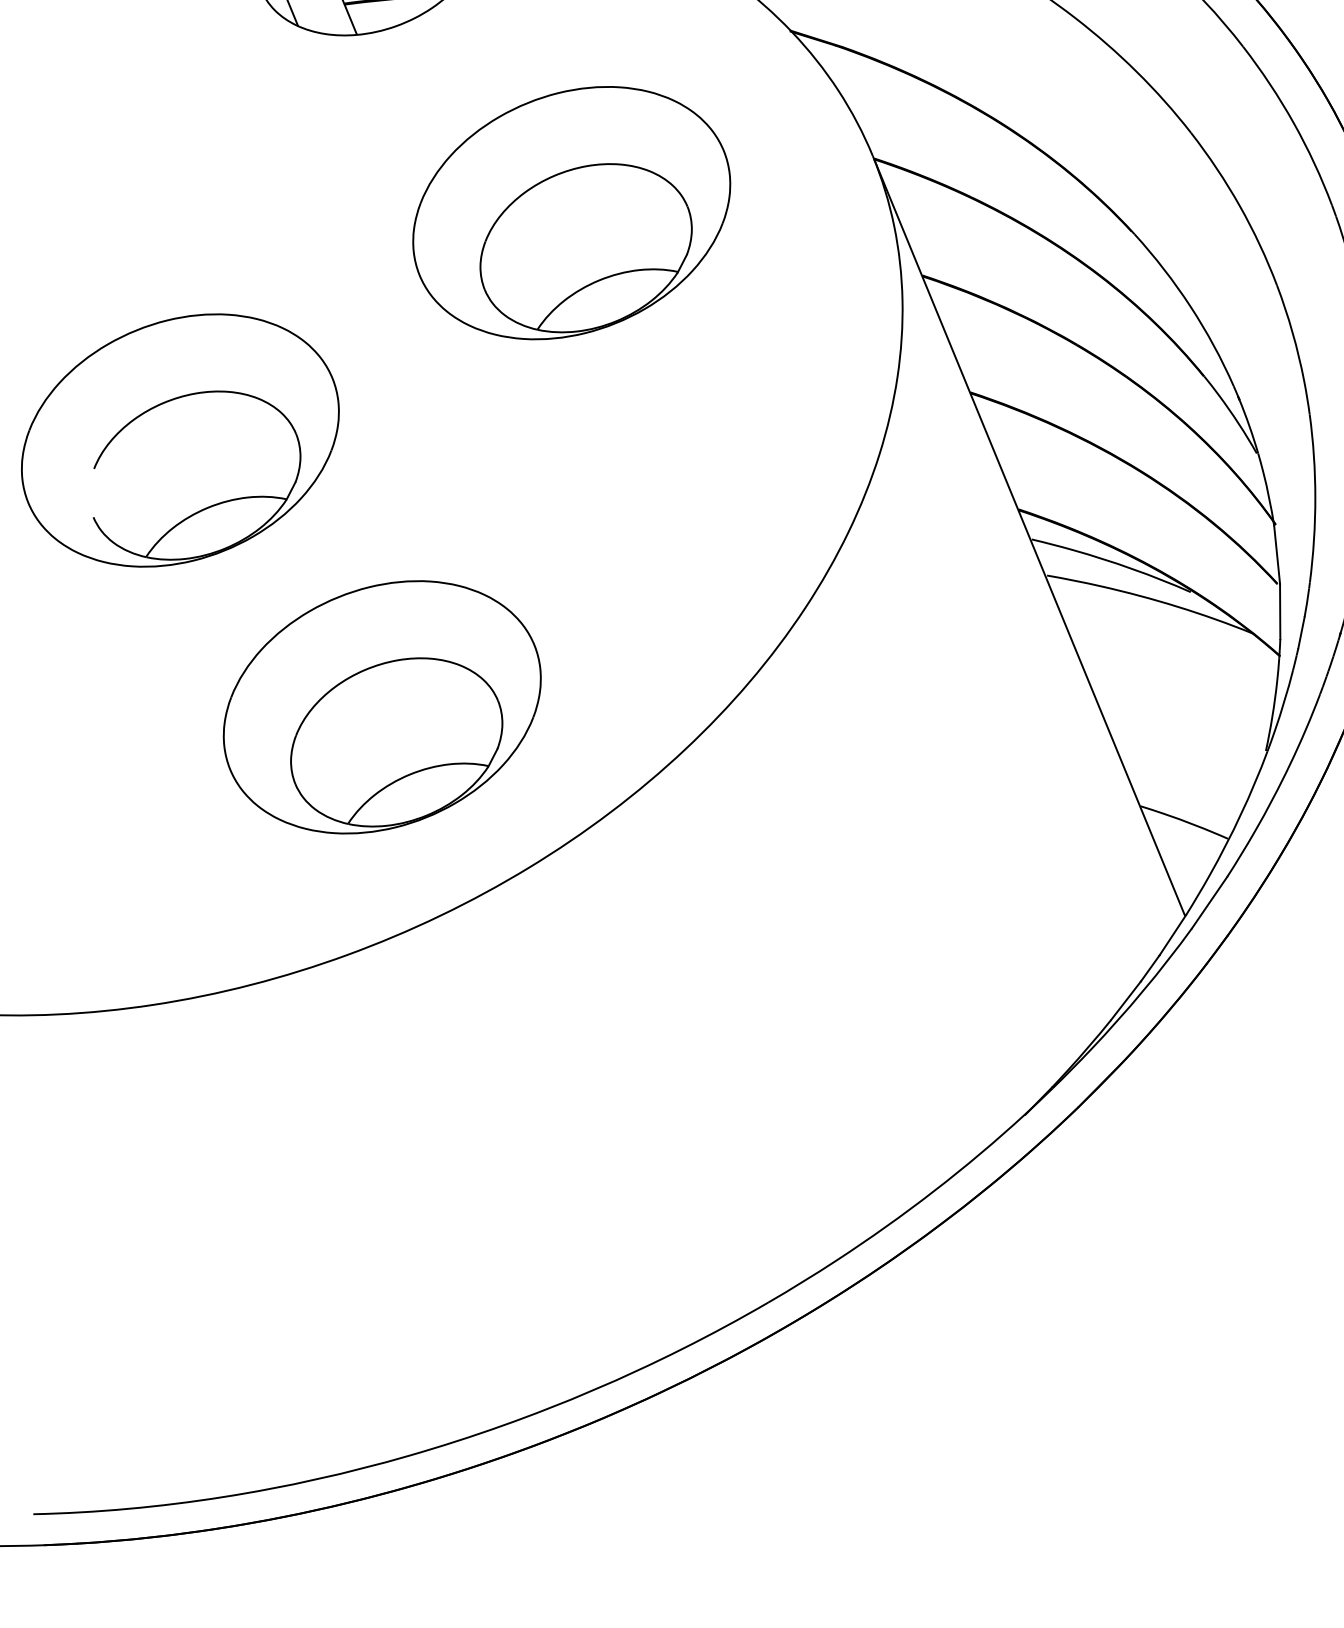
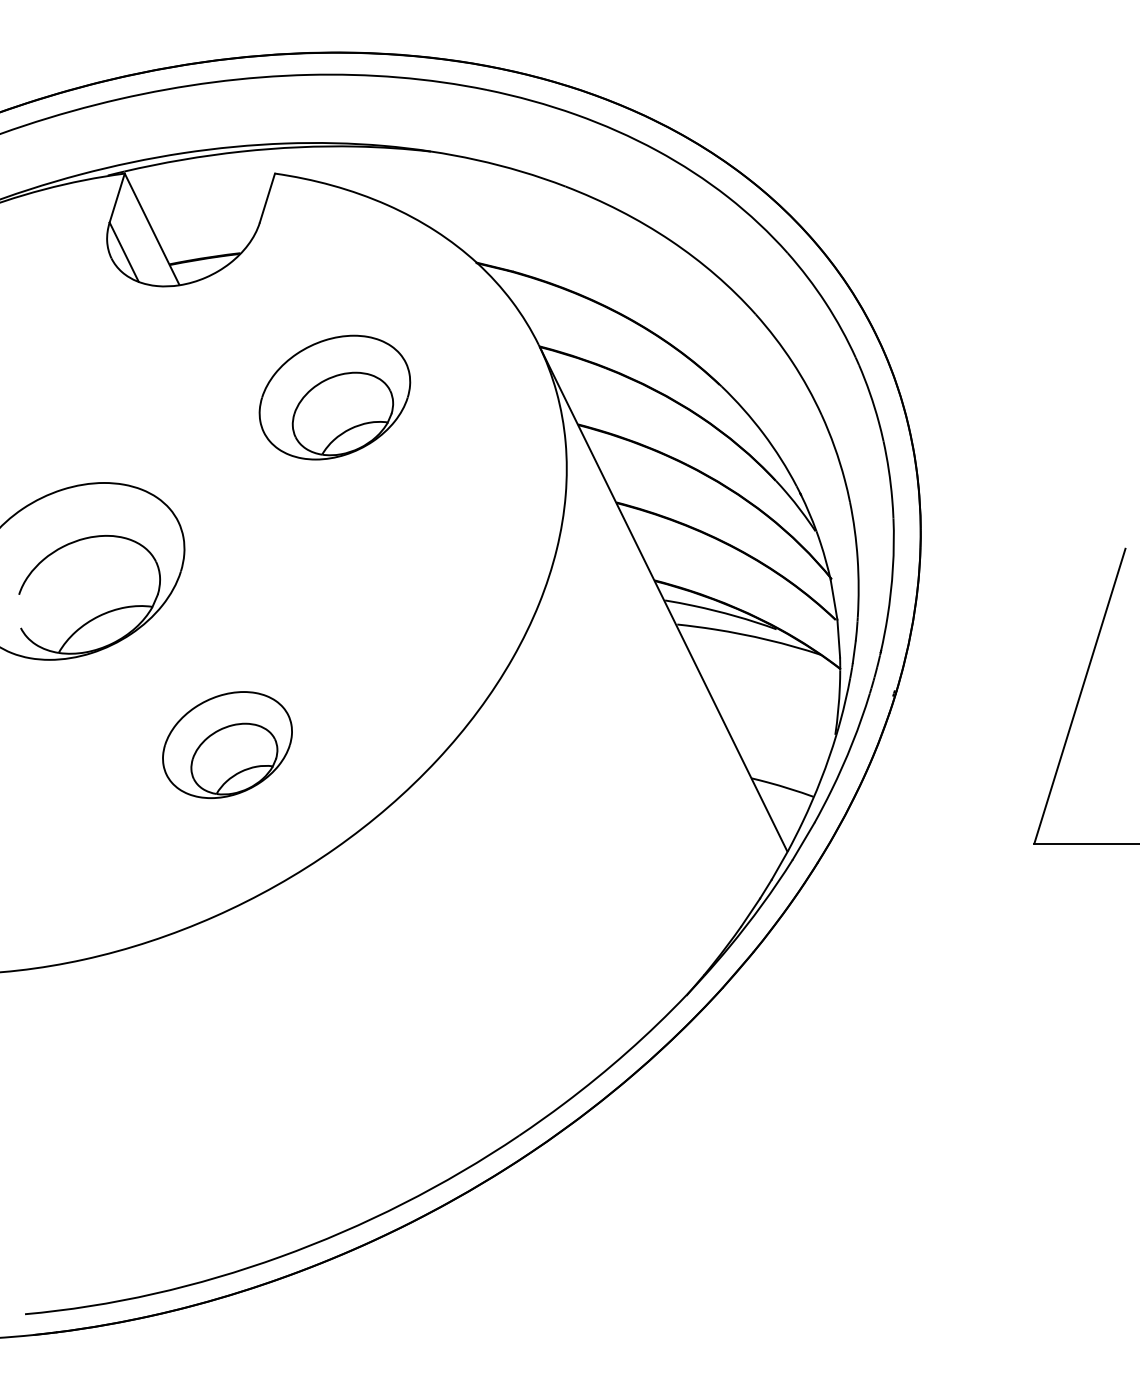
part: (571, 212) -> (334, 397), size x0.7
part: (382, 706) -> (227, 744), size x0.6

